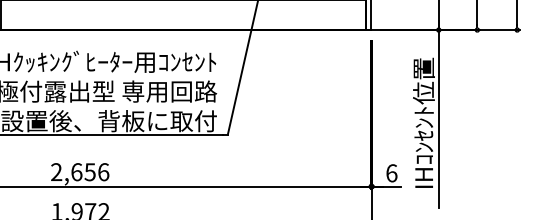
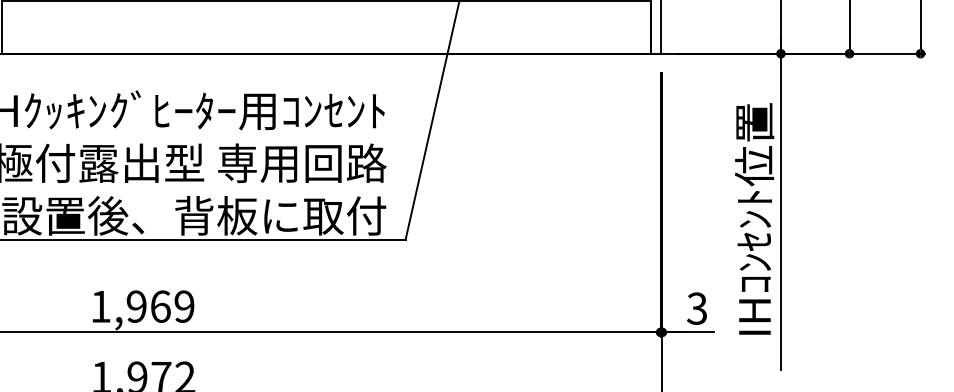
text: (80, 172) -> (143, 307), 2,656 -> 1,969
text: (391, 173) -> (696, 309), 6 -> 3

